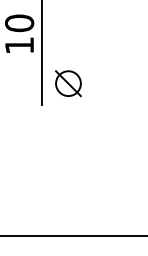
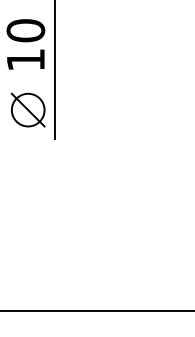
part: (67, 83) -> (27, 109), moved

